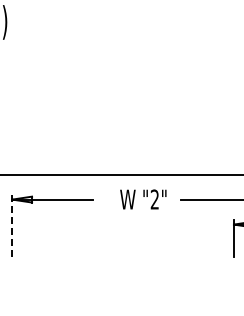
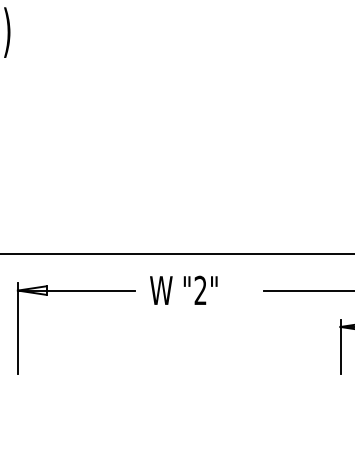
text: (143, 199) -> (184, 290), moved
line: (12, 225) -> (18, 328), dashed -> solid

